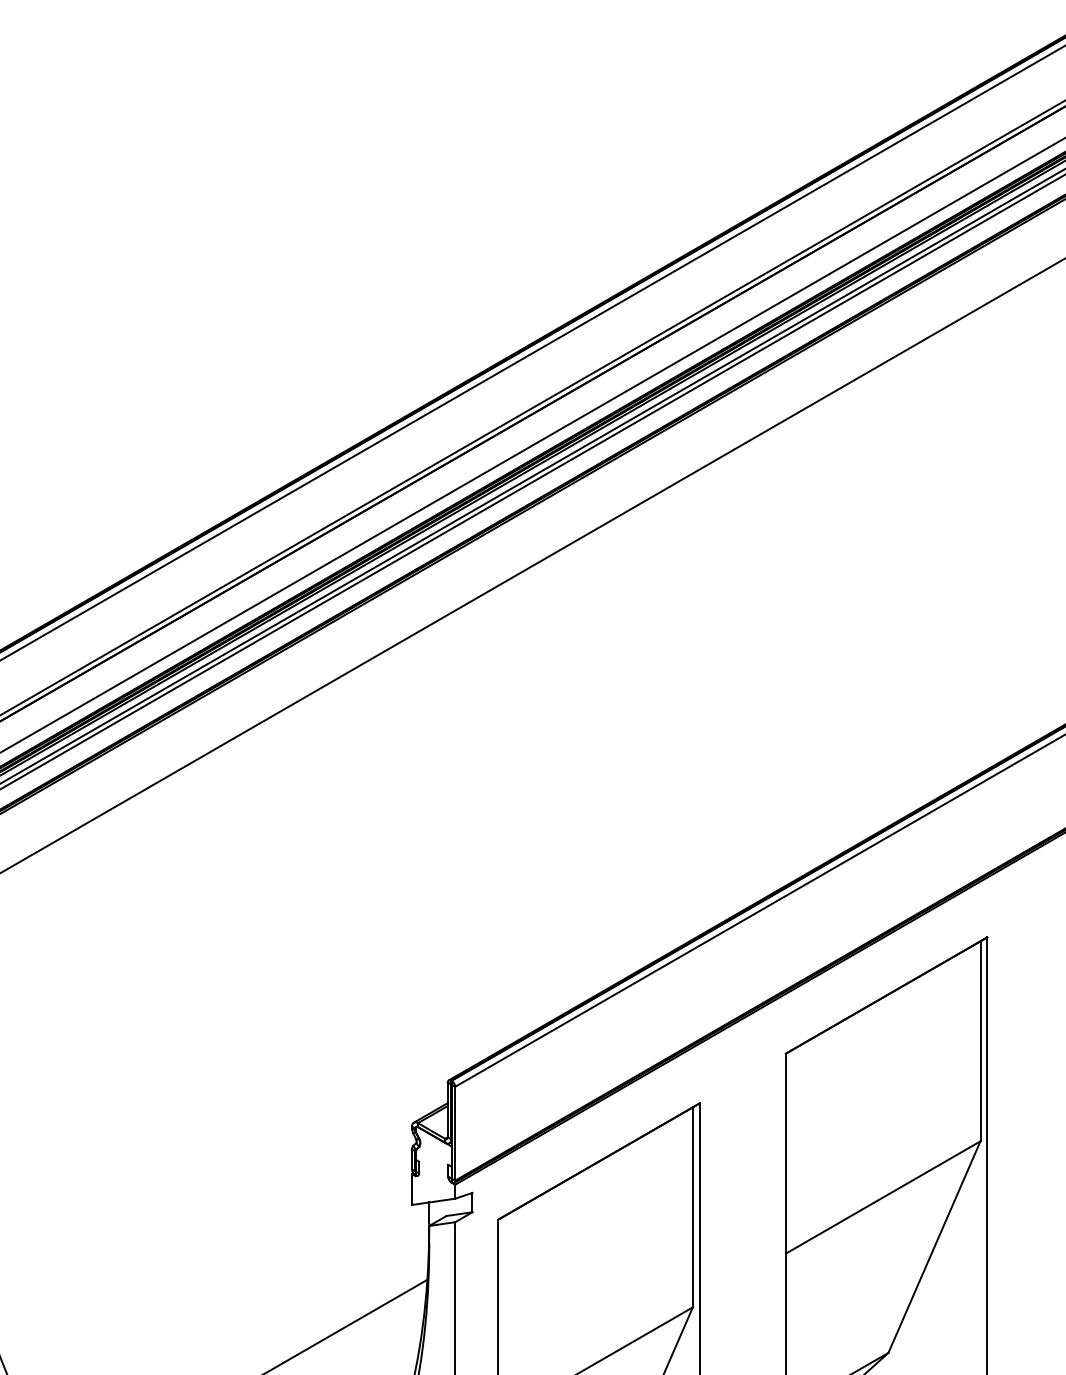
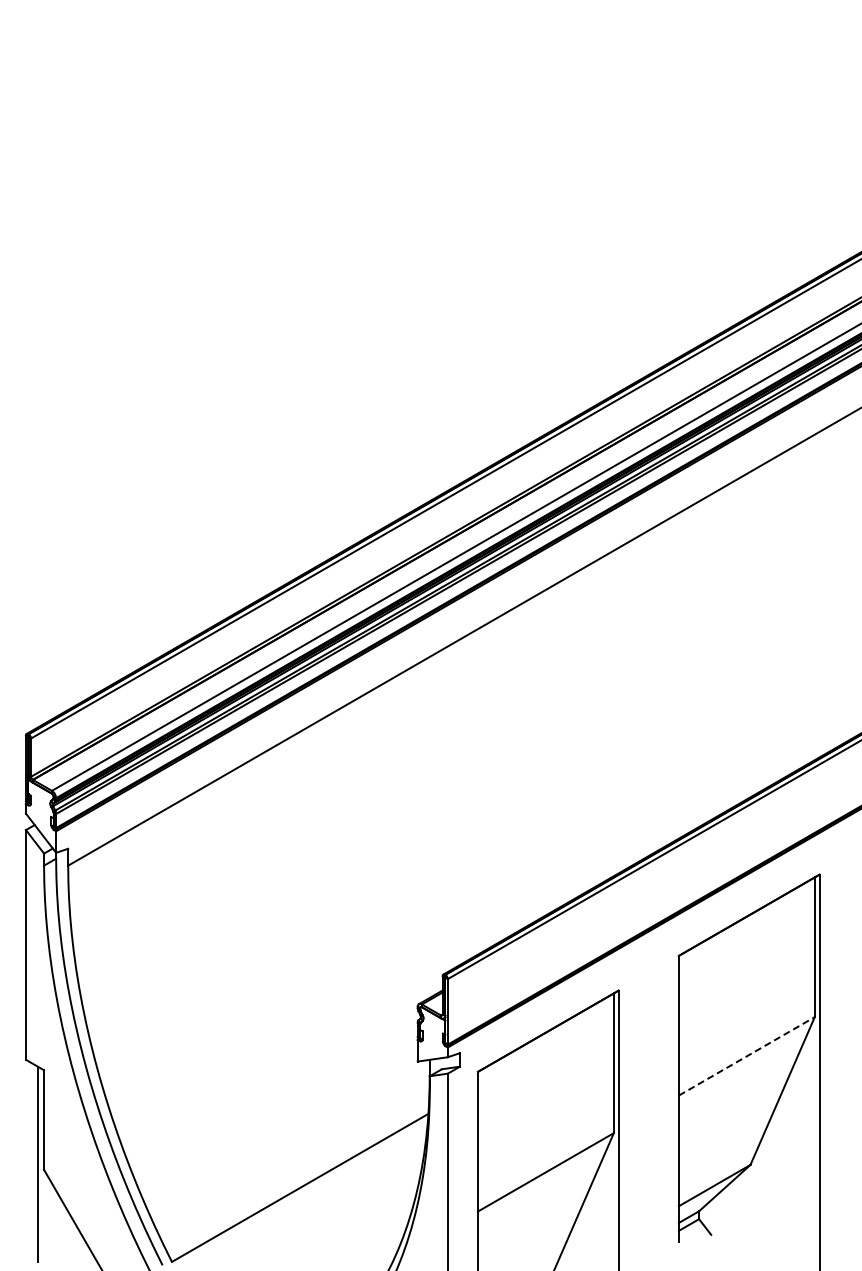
line: (884, 1197) -> (747, 1056), solid -> dashed

